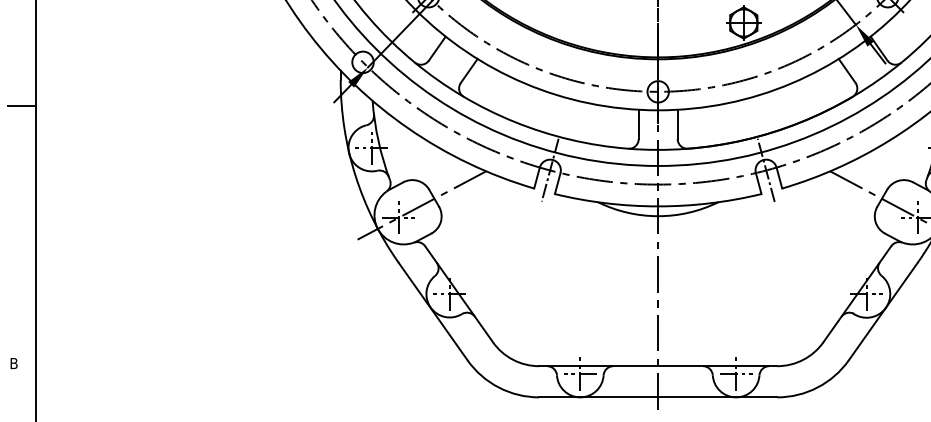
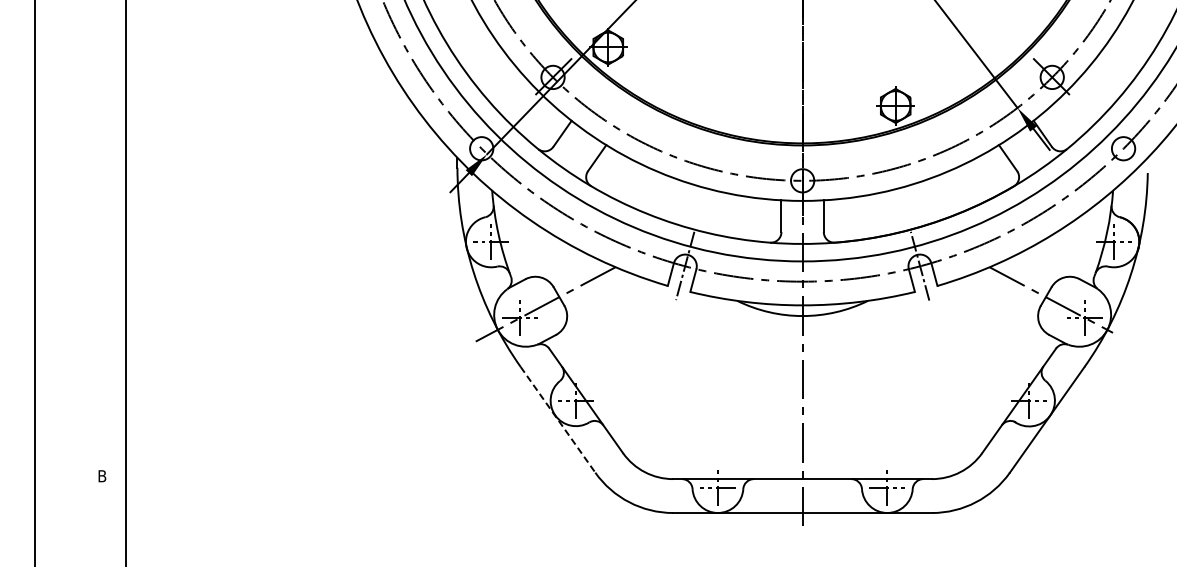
line: (21, 106) -> (110, 196), removed
line: (433, 311) -> (558, 419), solid -> dashed

